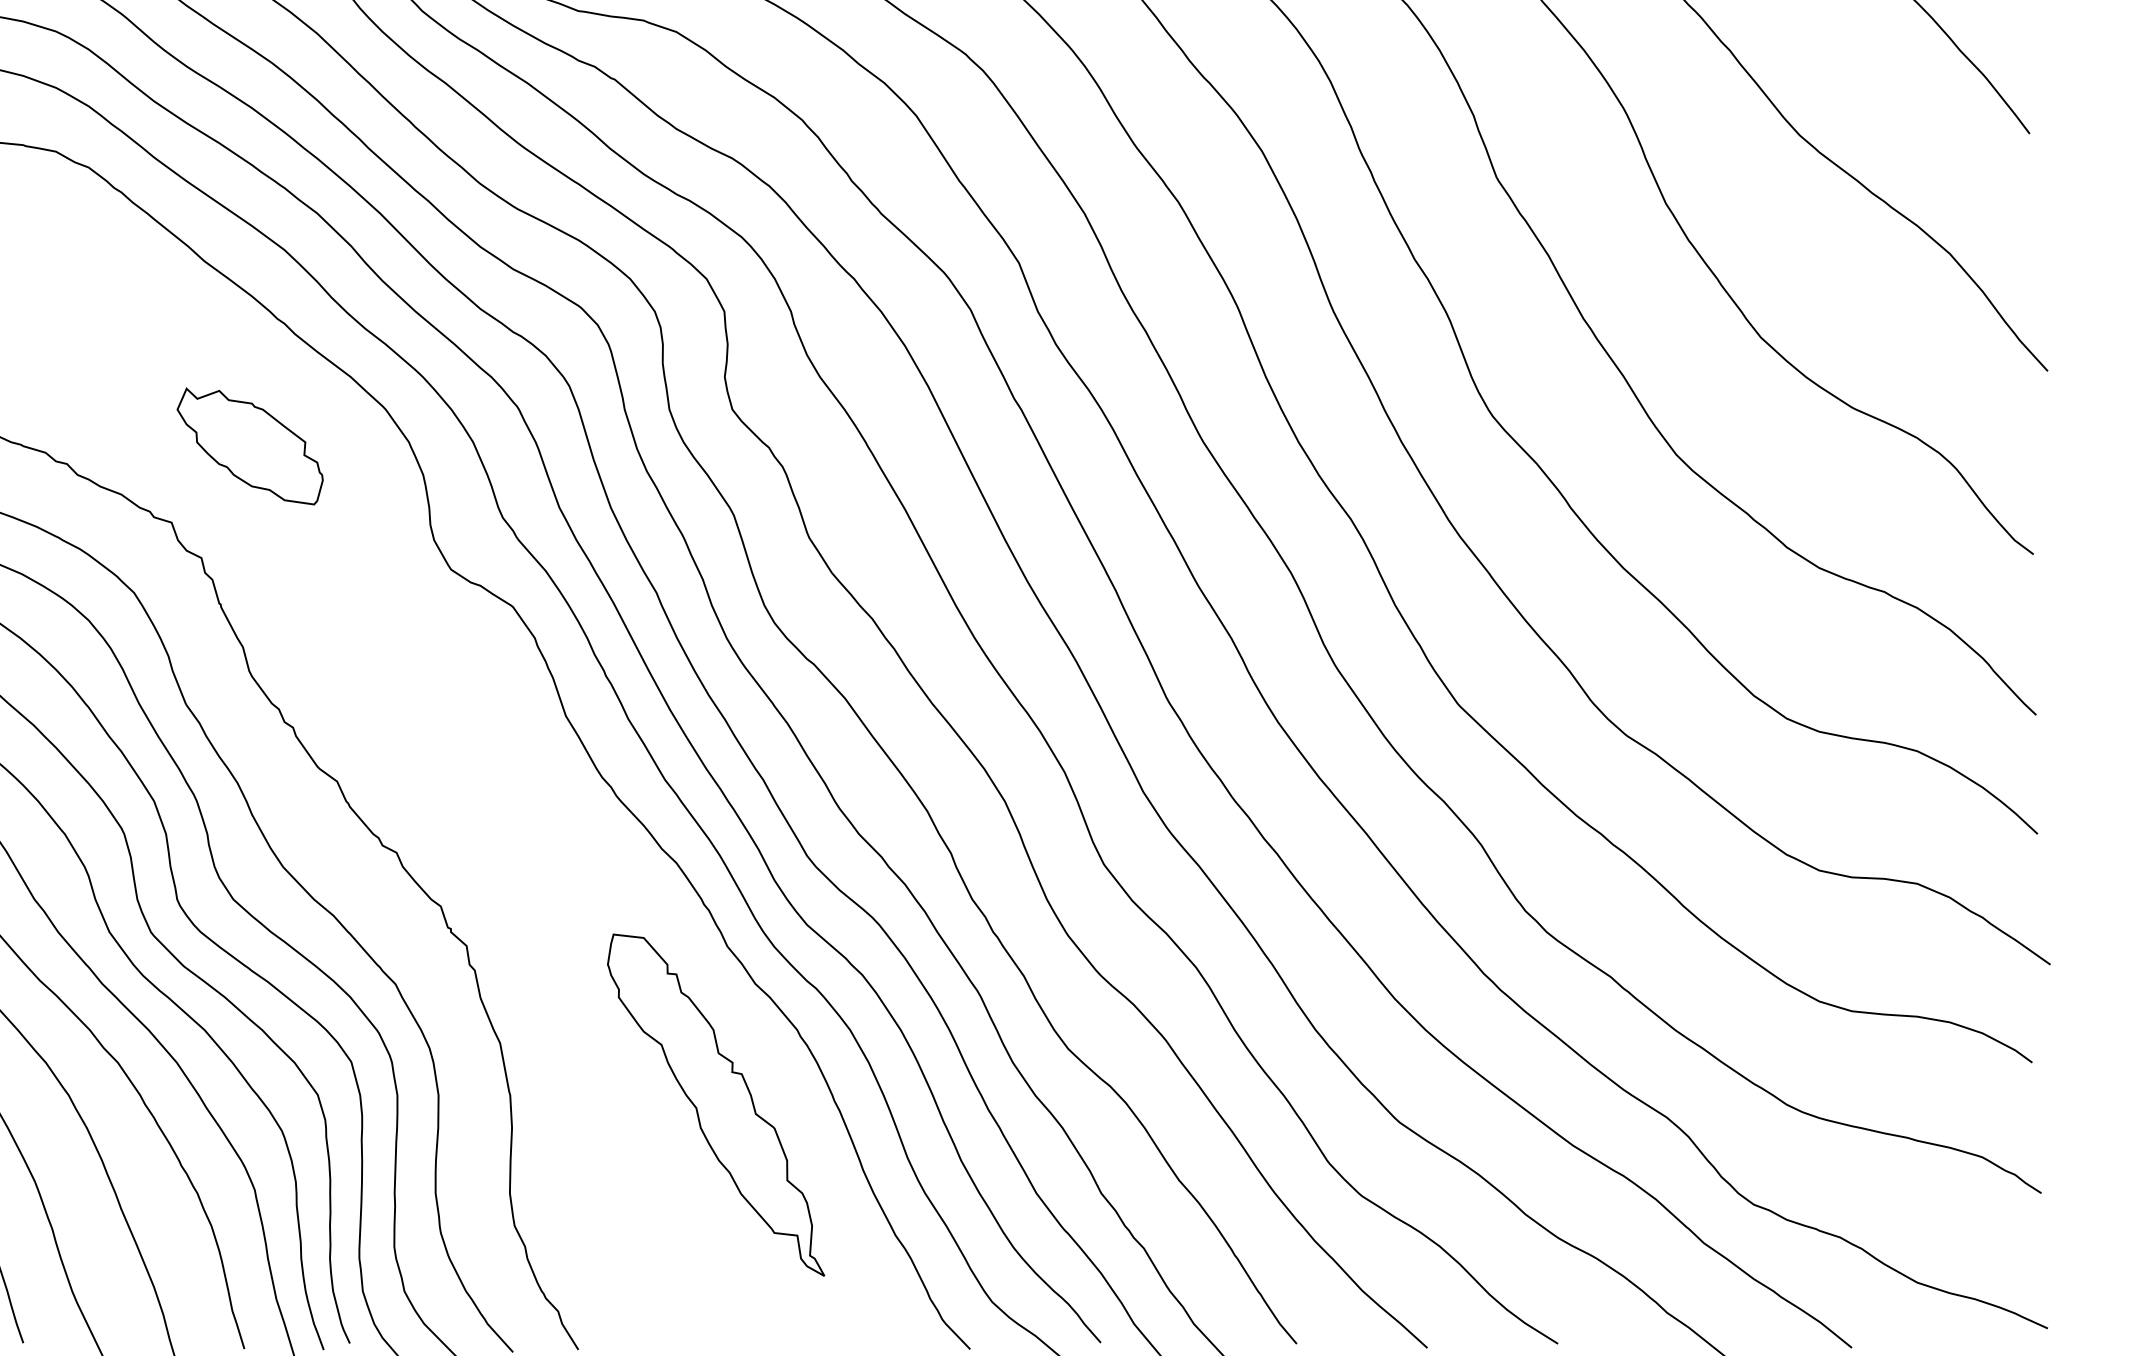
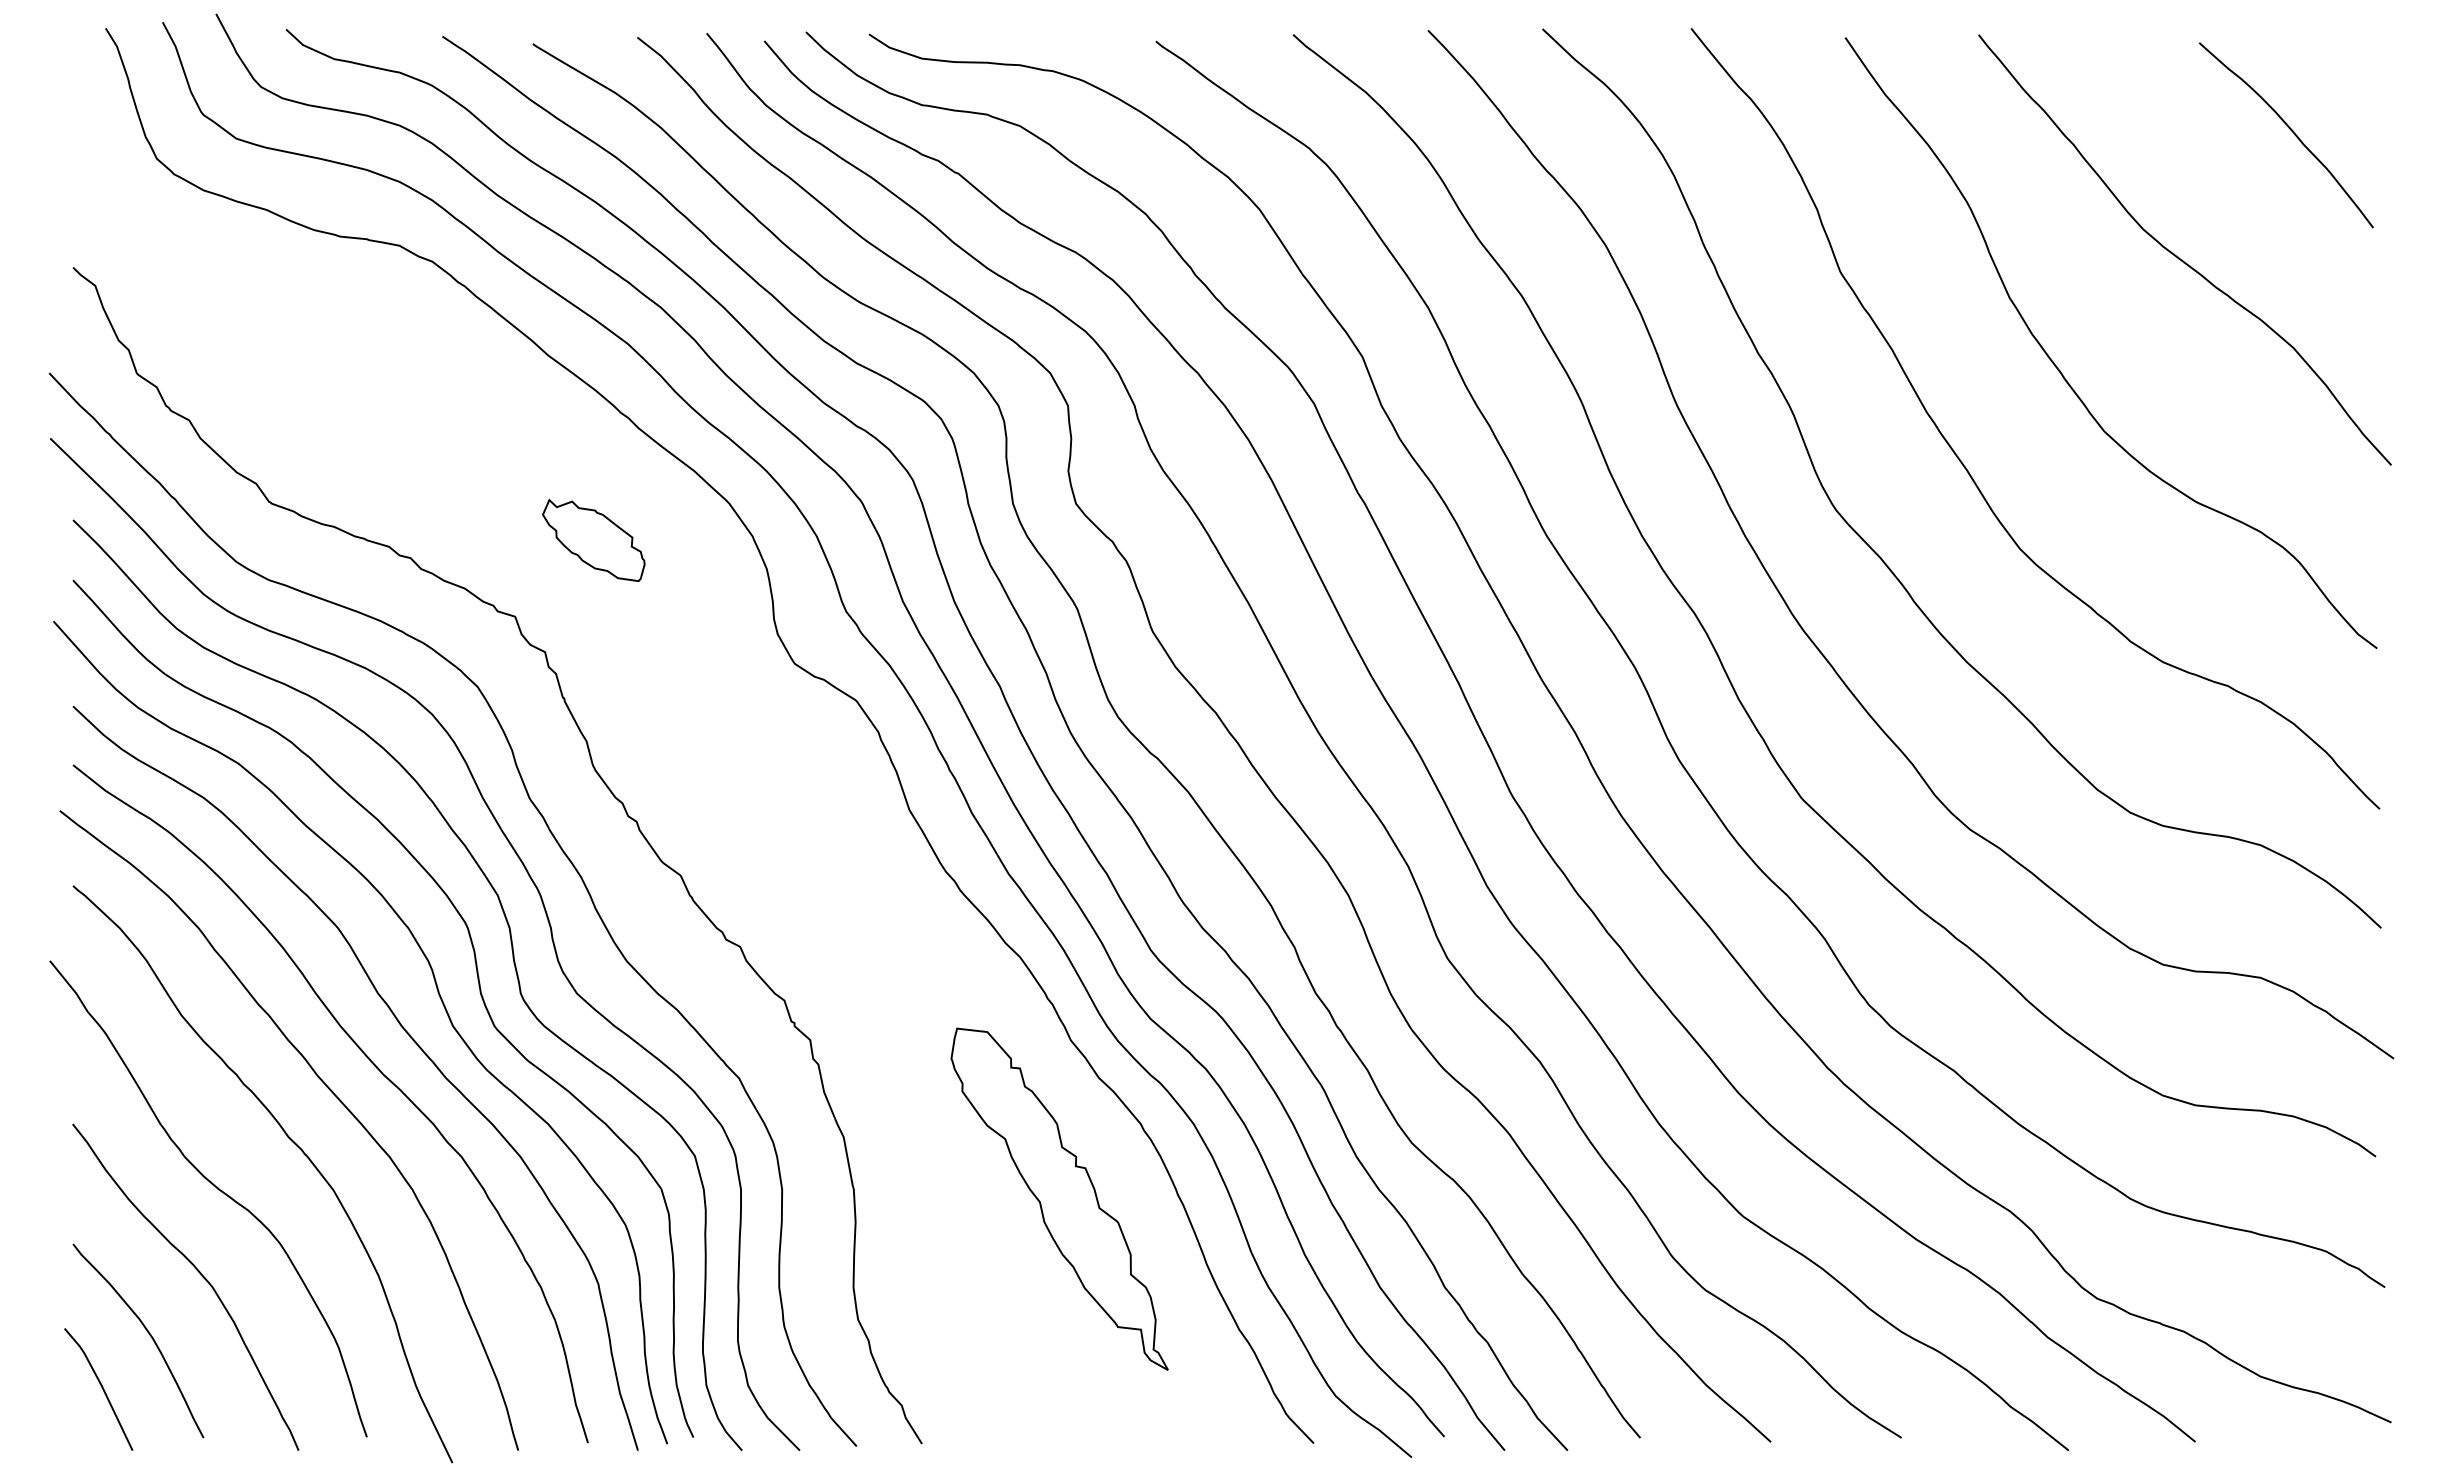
part: (249, 446) -> (593, 540), size x0.7

